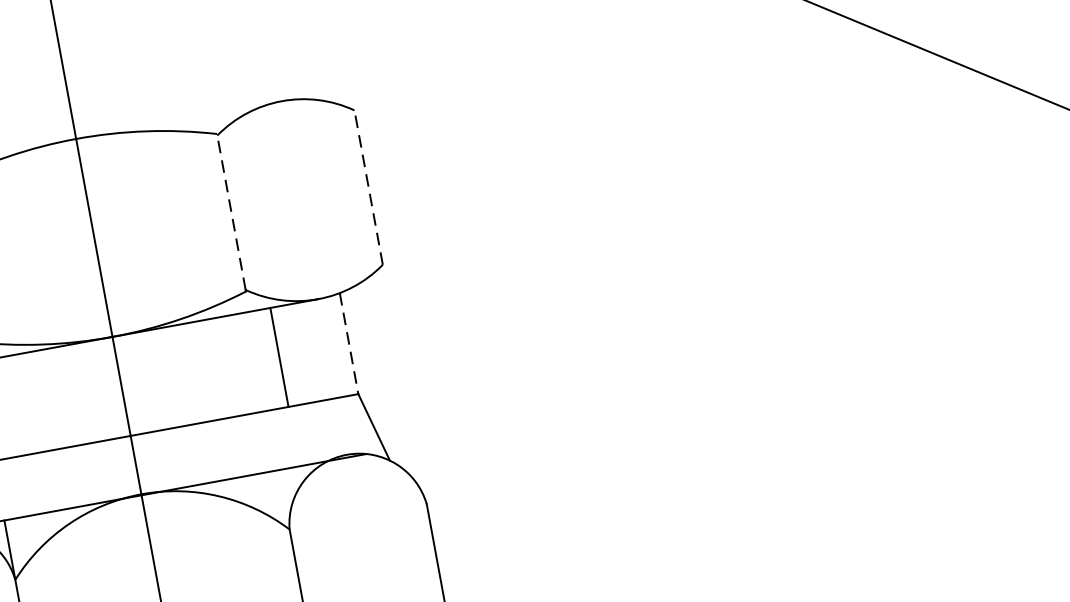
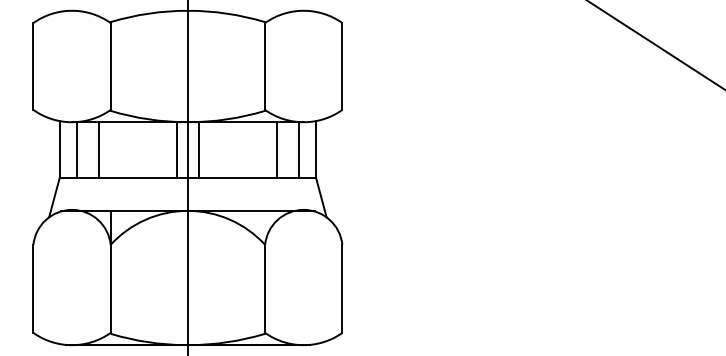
line: (368, 187) -> (342, 66), dashed -> solid
line: (232, 212) -> (265, 66), dashed -> solid
line: (350, 345) -> (316, 150), dashed -> solid
line: (319, 348) -> (299, 149), added
line: (142, 381) -> (199, 149), added
line: (101, 389) -> (176, 149), added

